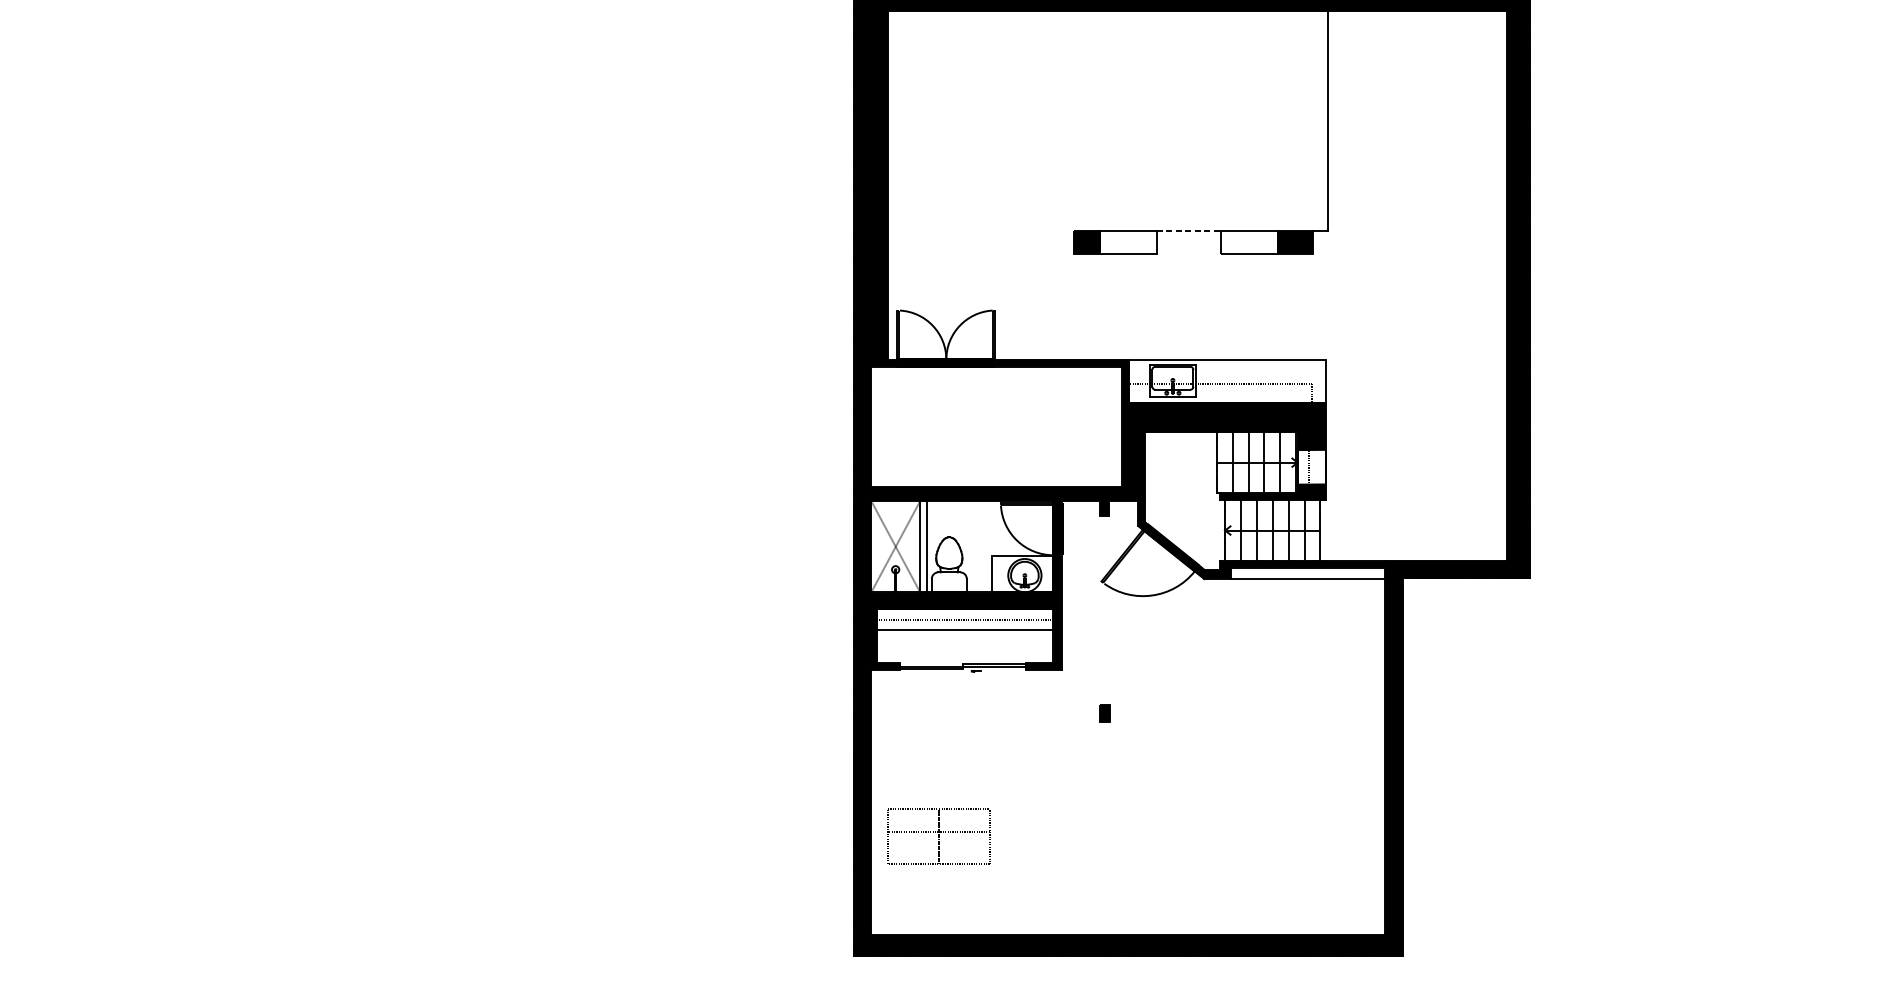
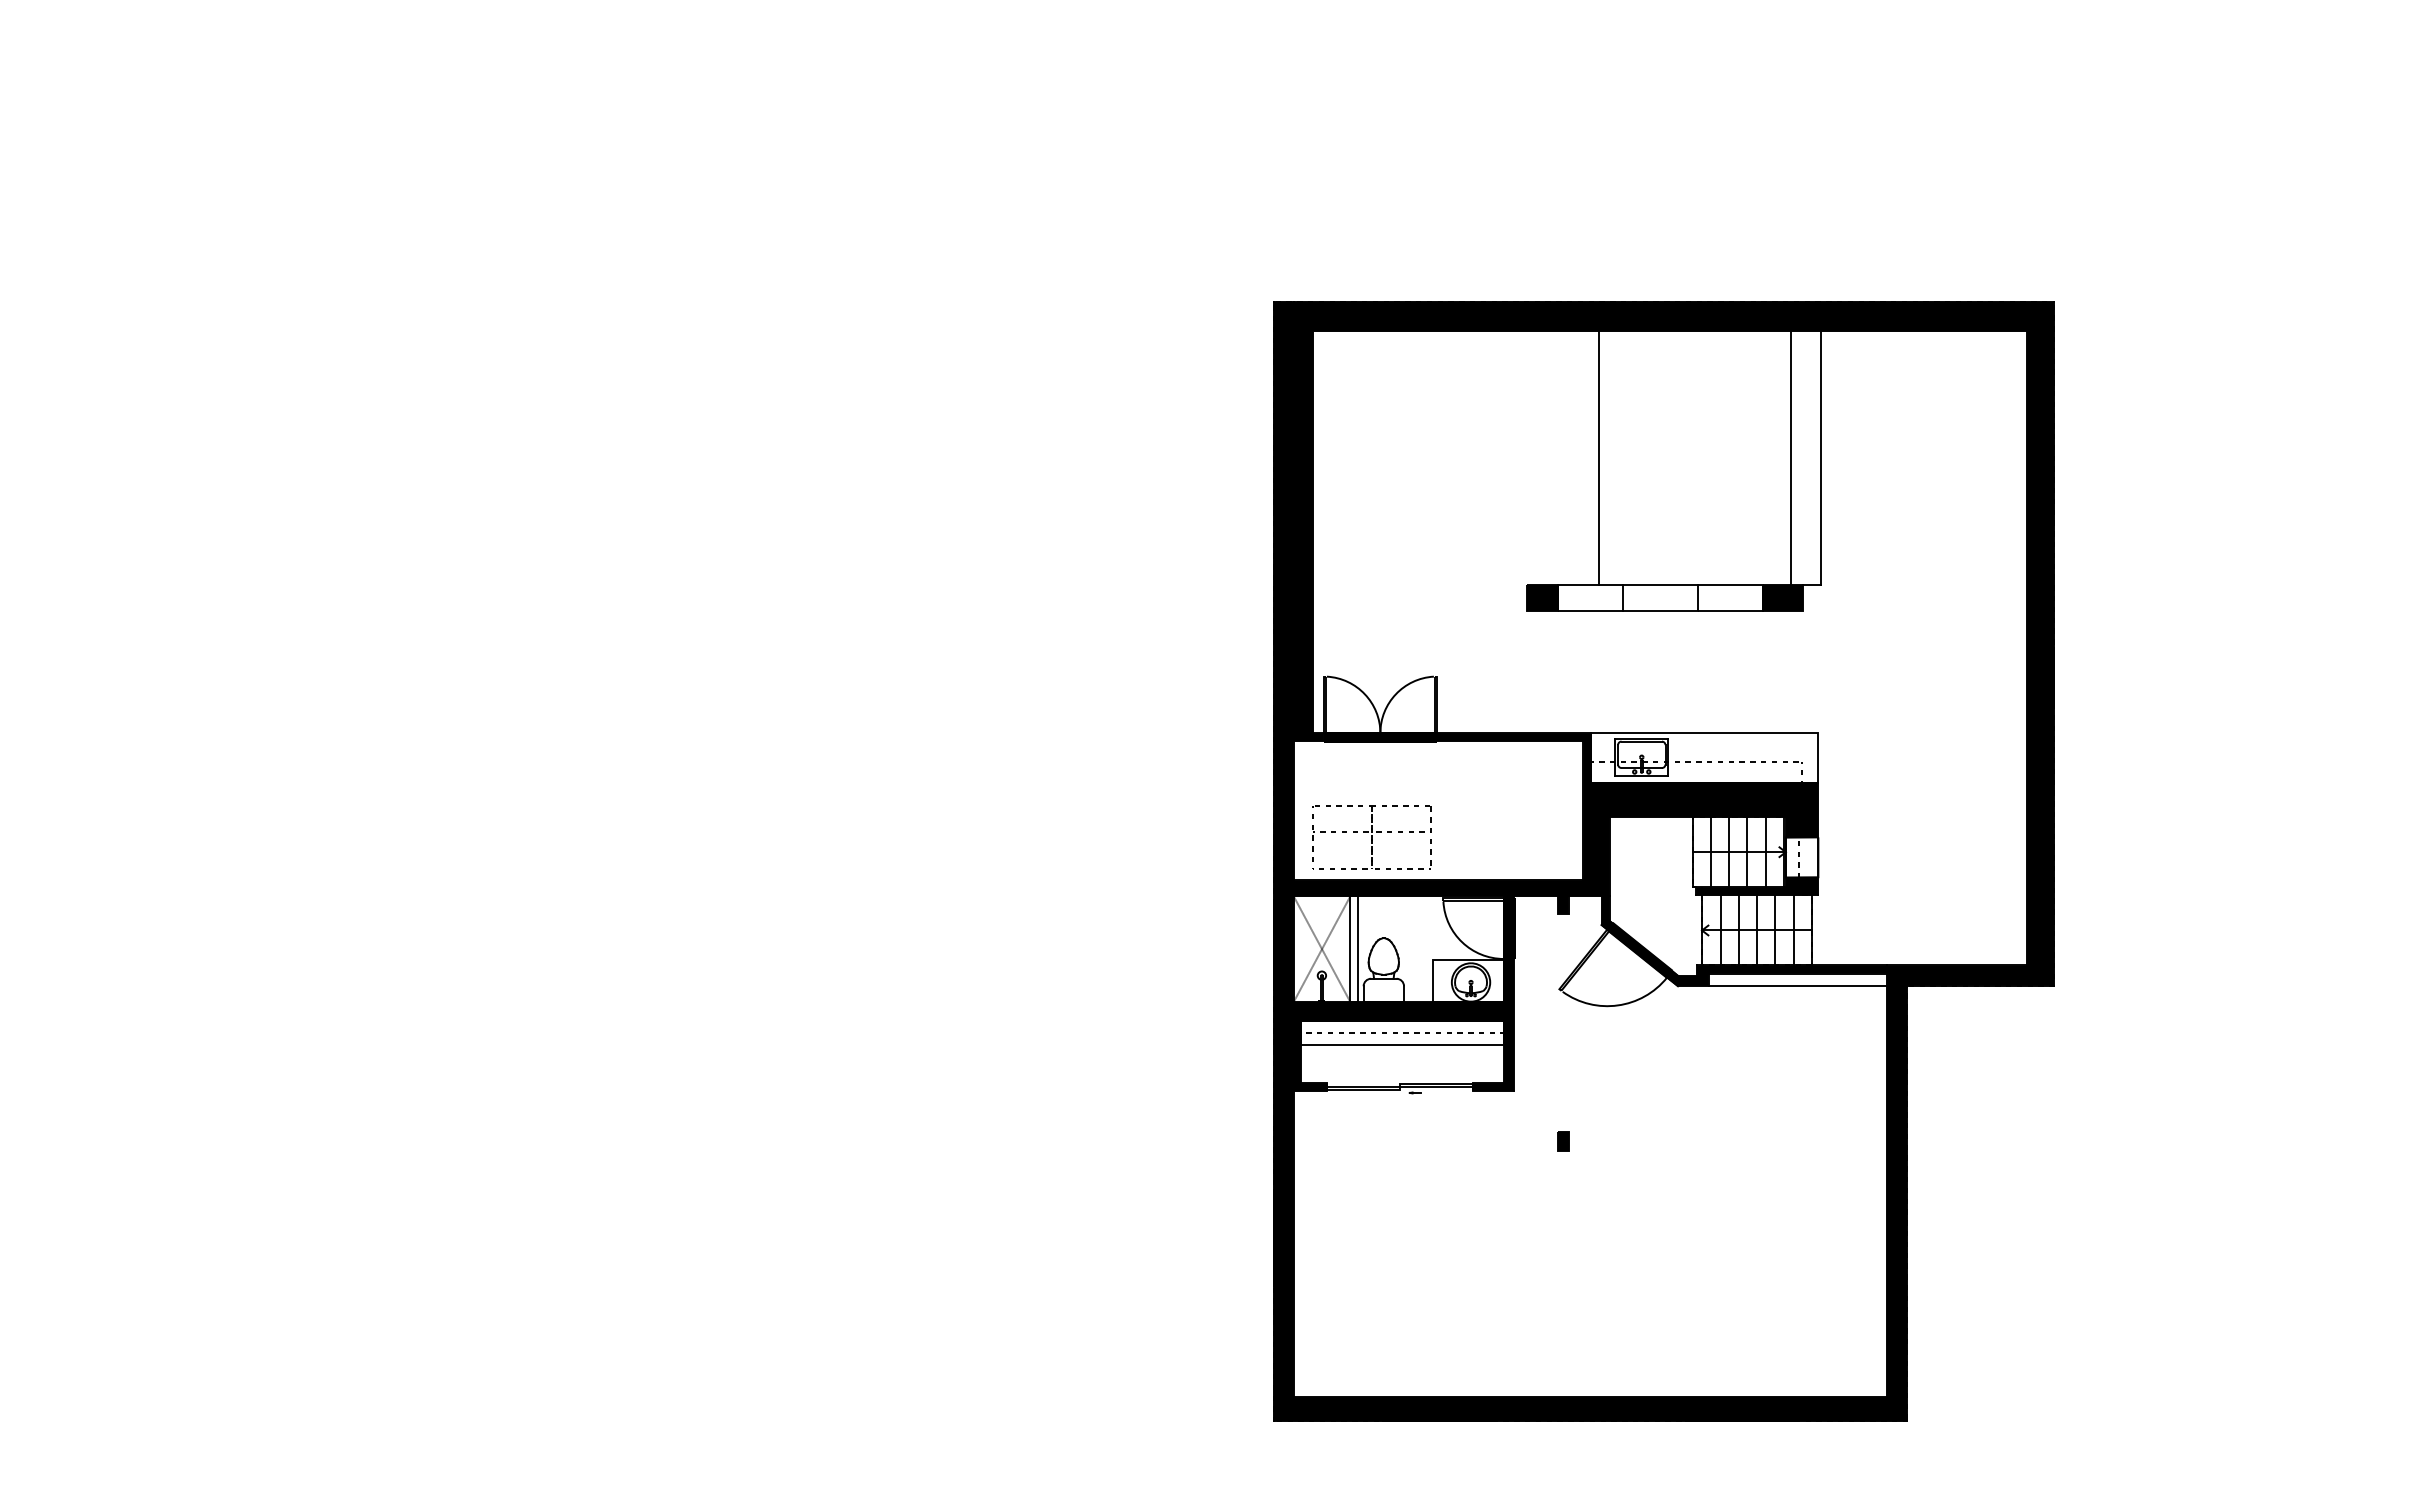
line: (1136, 120) -> (1599, 457), added
line: (1301, 120) -> (1790, 457), added
line: (1189, 230) -> (1660, 584), dashed -> solid
line: (1188, 254) -> (1659, 611), added
part: (938, 836) -> (1371, 837), moved

